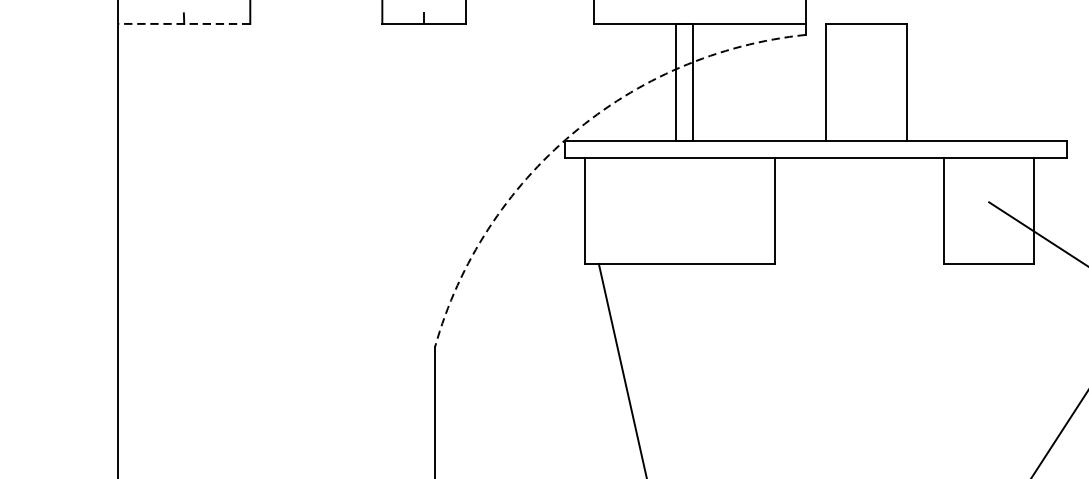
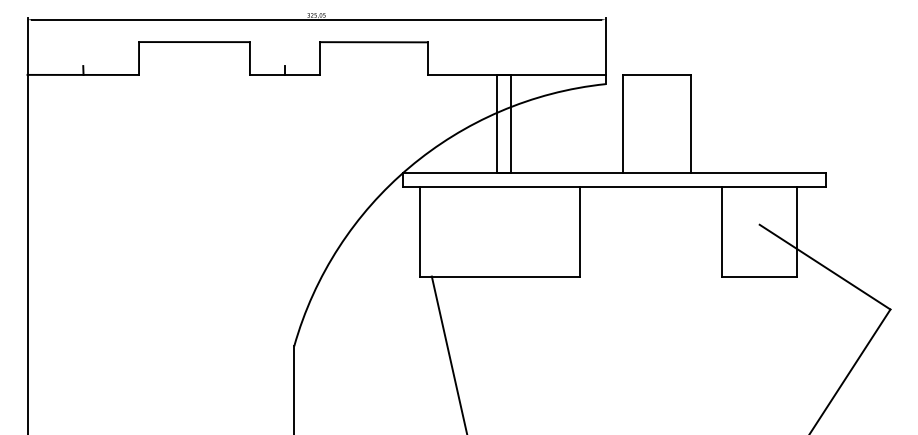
line: (184, 23) -> (83, 74), dashed -> solid
arc: (572, 134) -> (409, 167), dashed -> solid

